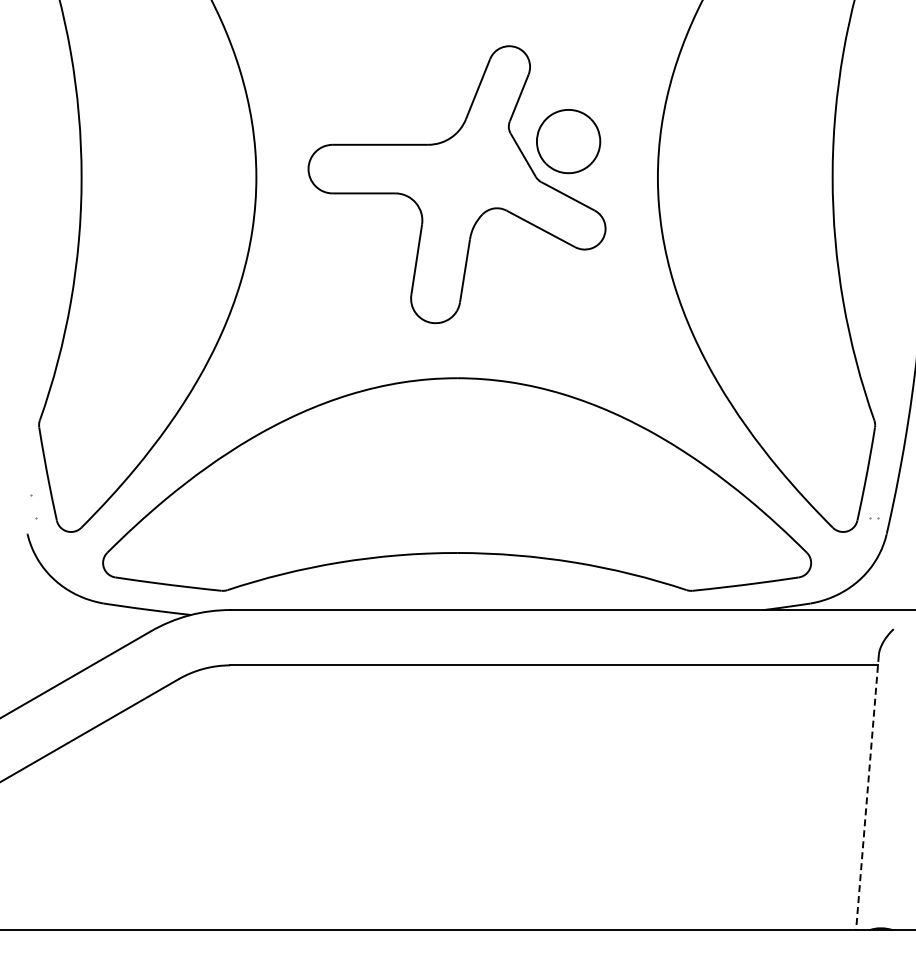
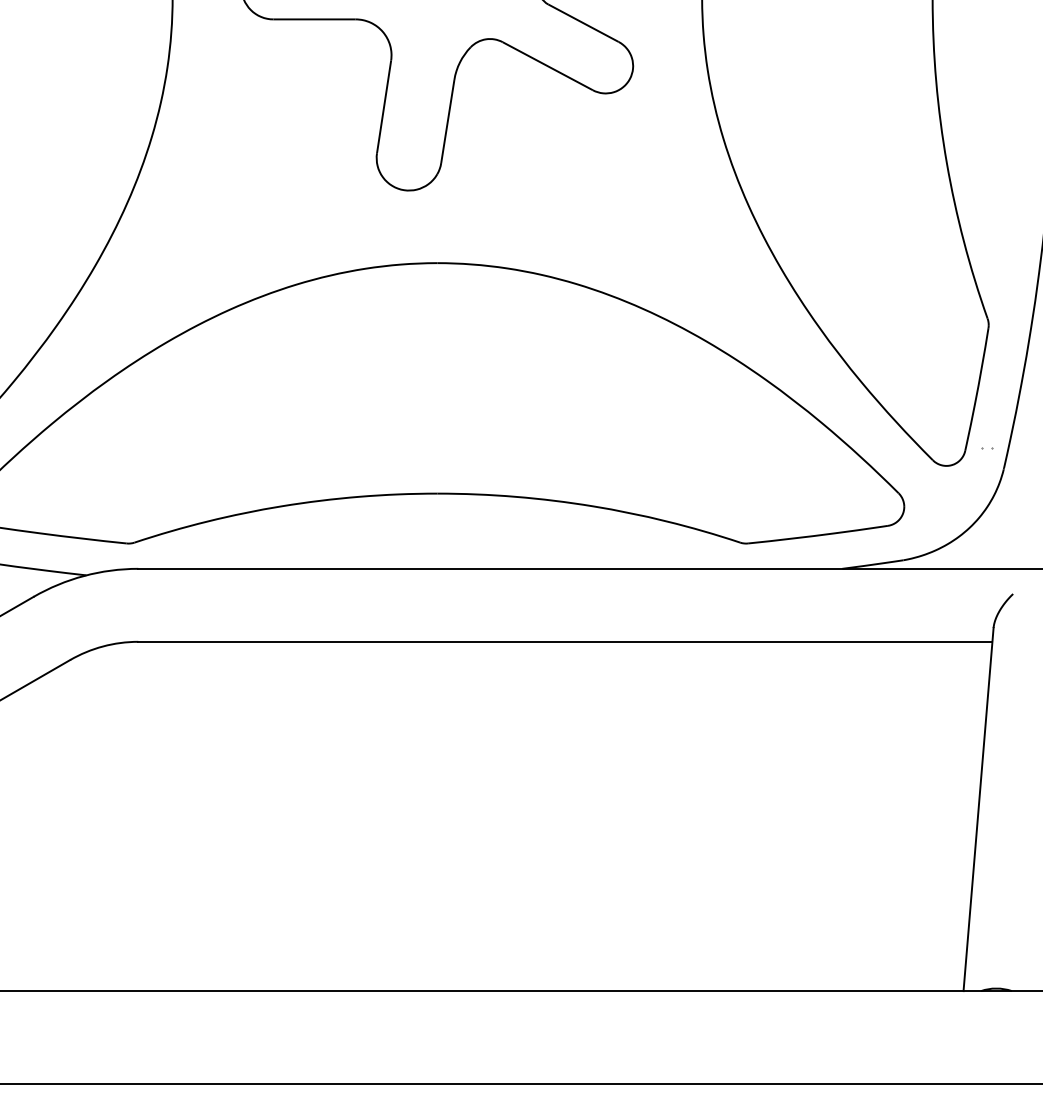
line: (867, 793) -> (978, 810), dashed -> solid

